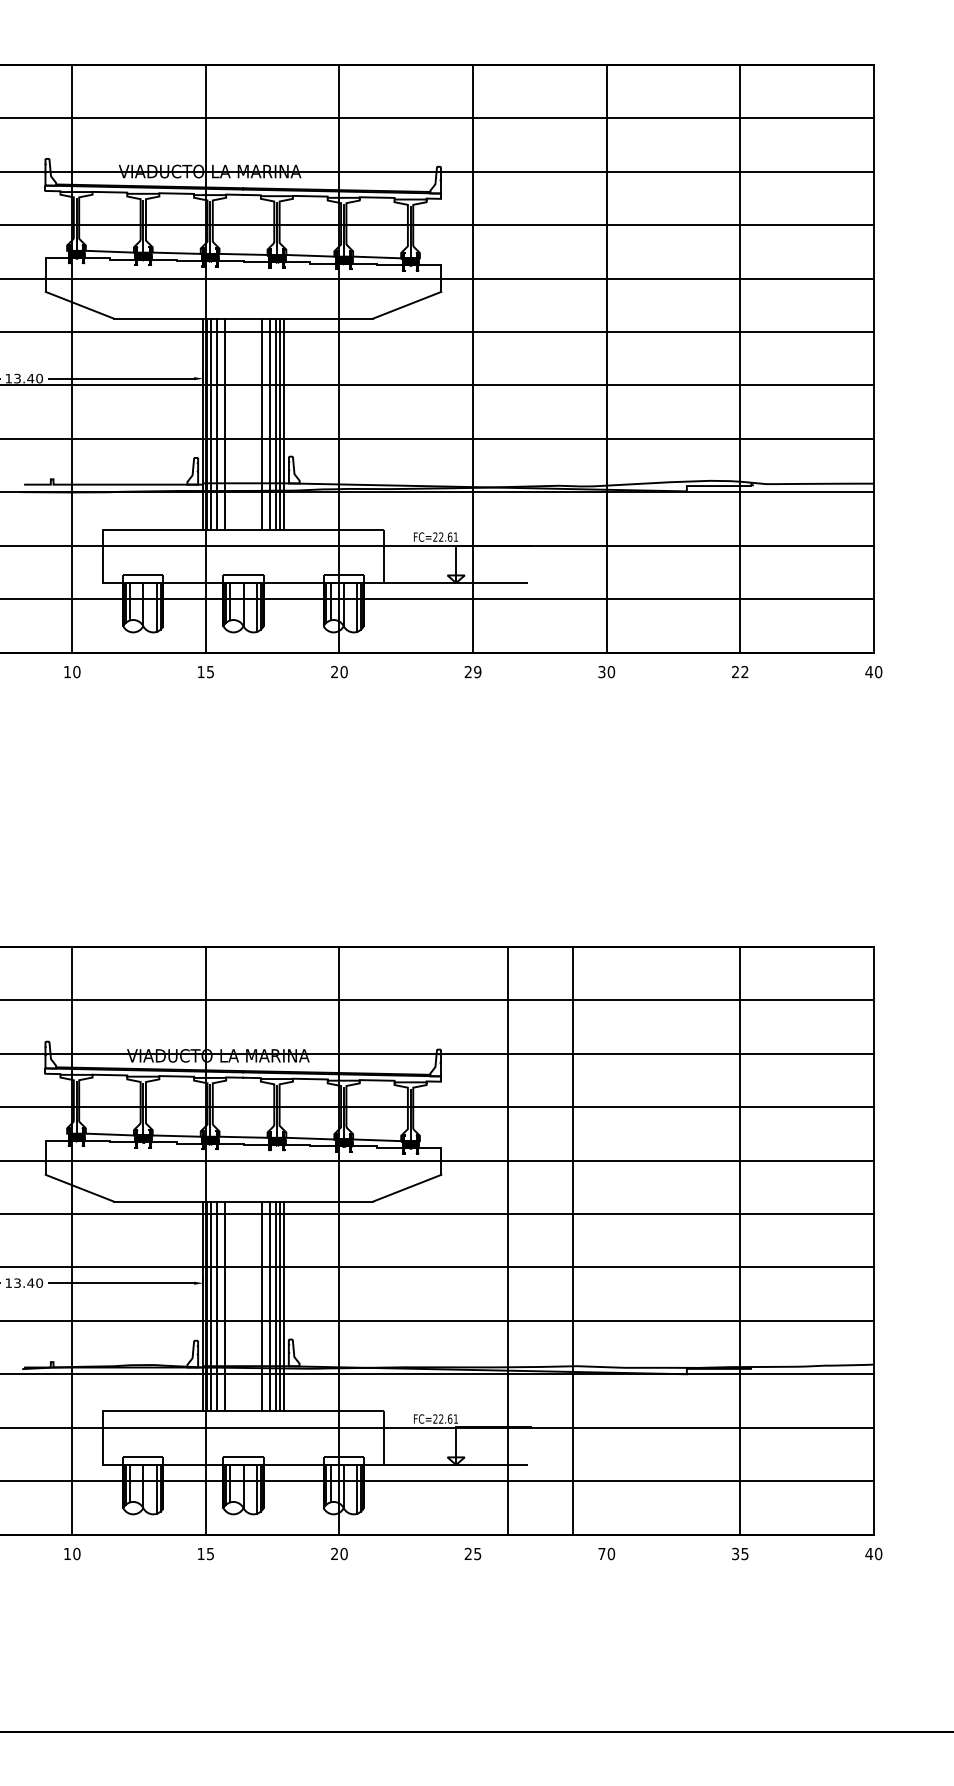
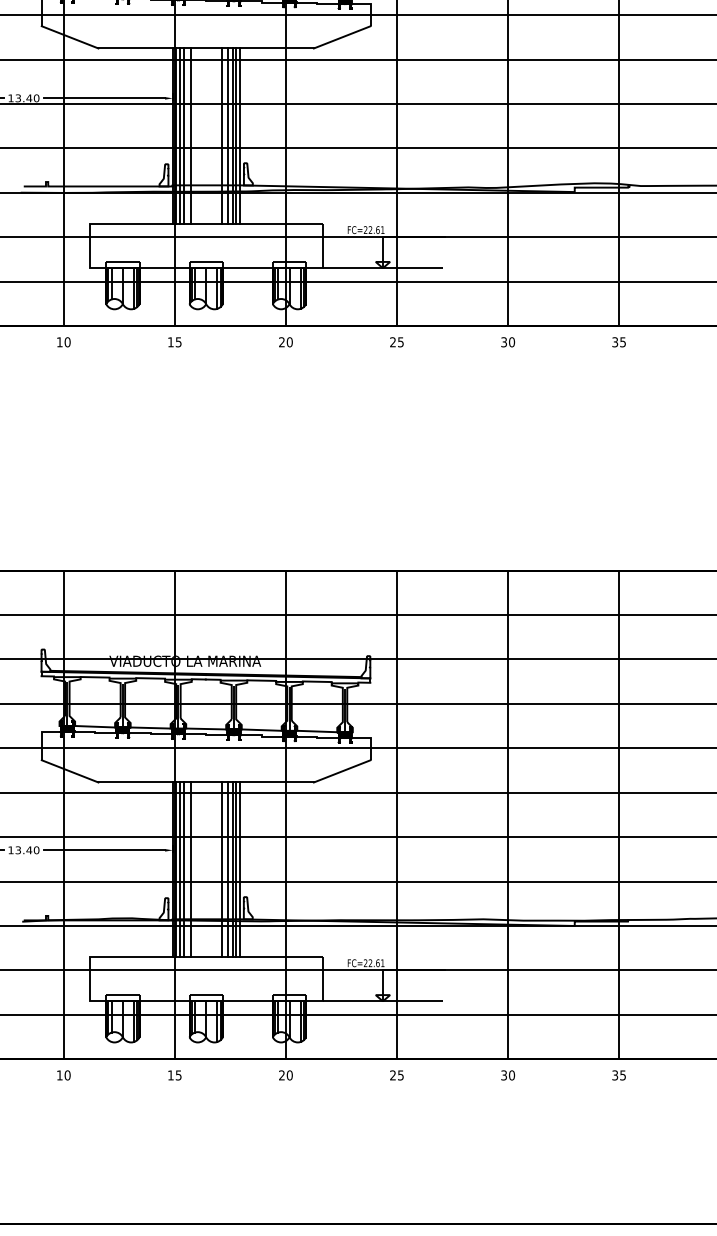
text: (477, 671) -> (400, 341), 29 -> 25
text: (740, 671) -> (619, 341), 22 -> 35
line: (508, 1240) -> (397, 814), moved
line: (572, 1240) -> (507, 814), moved
text: (601, 1553) -> (503, 1075), 70 -> 30

